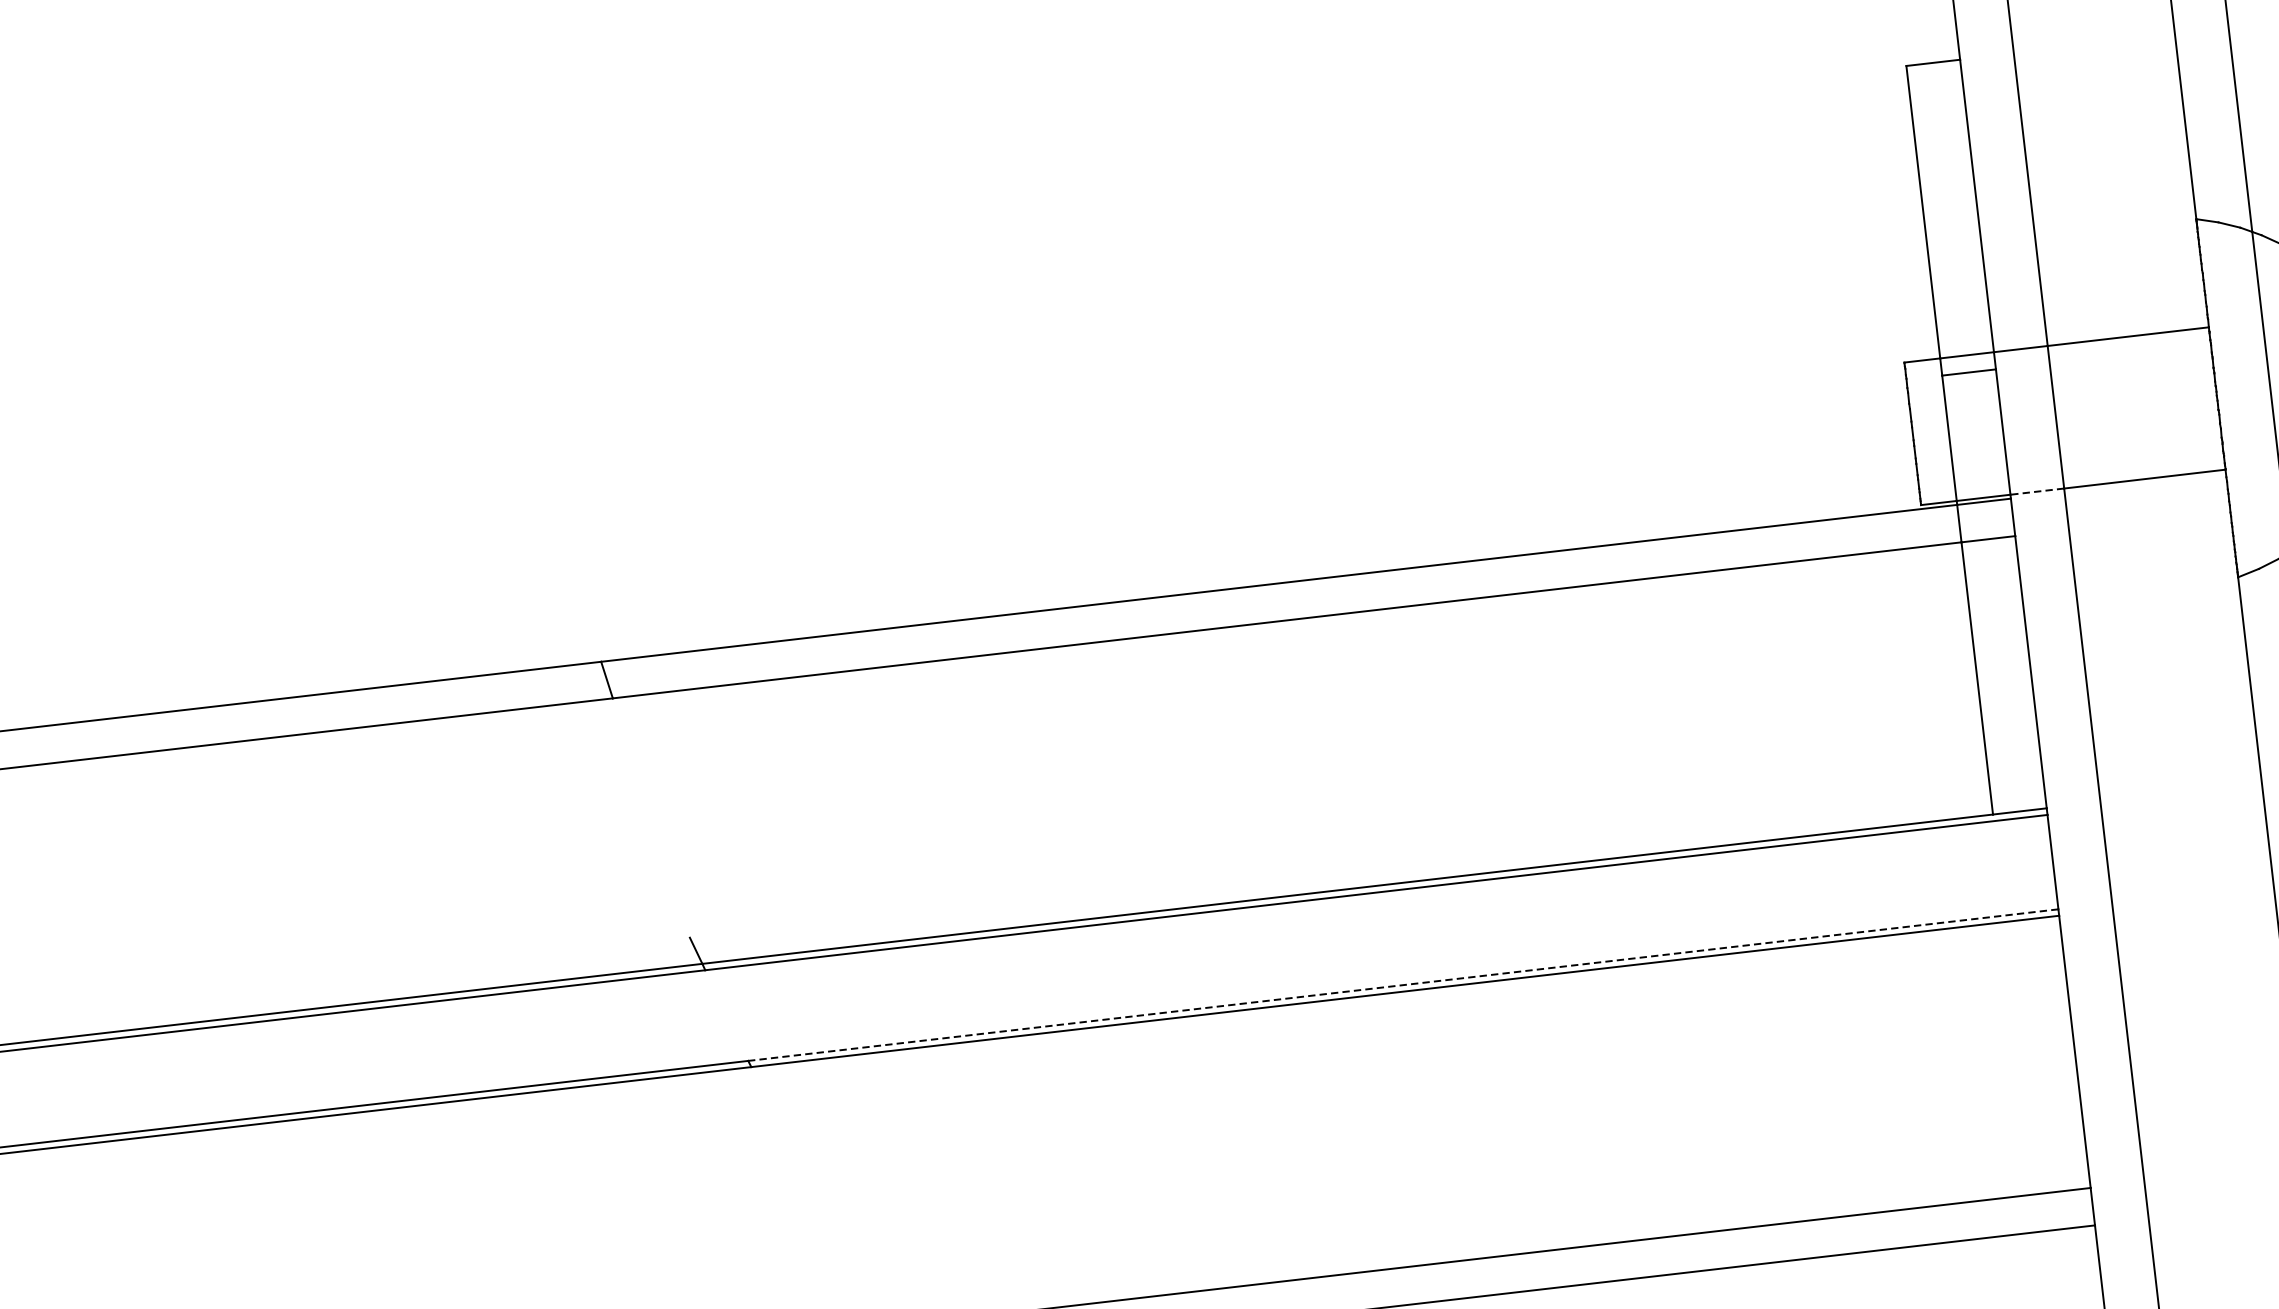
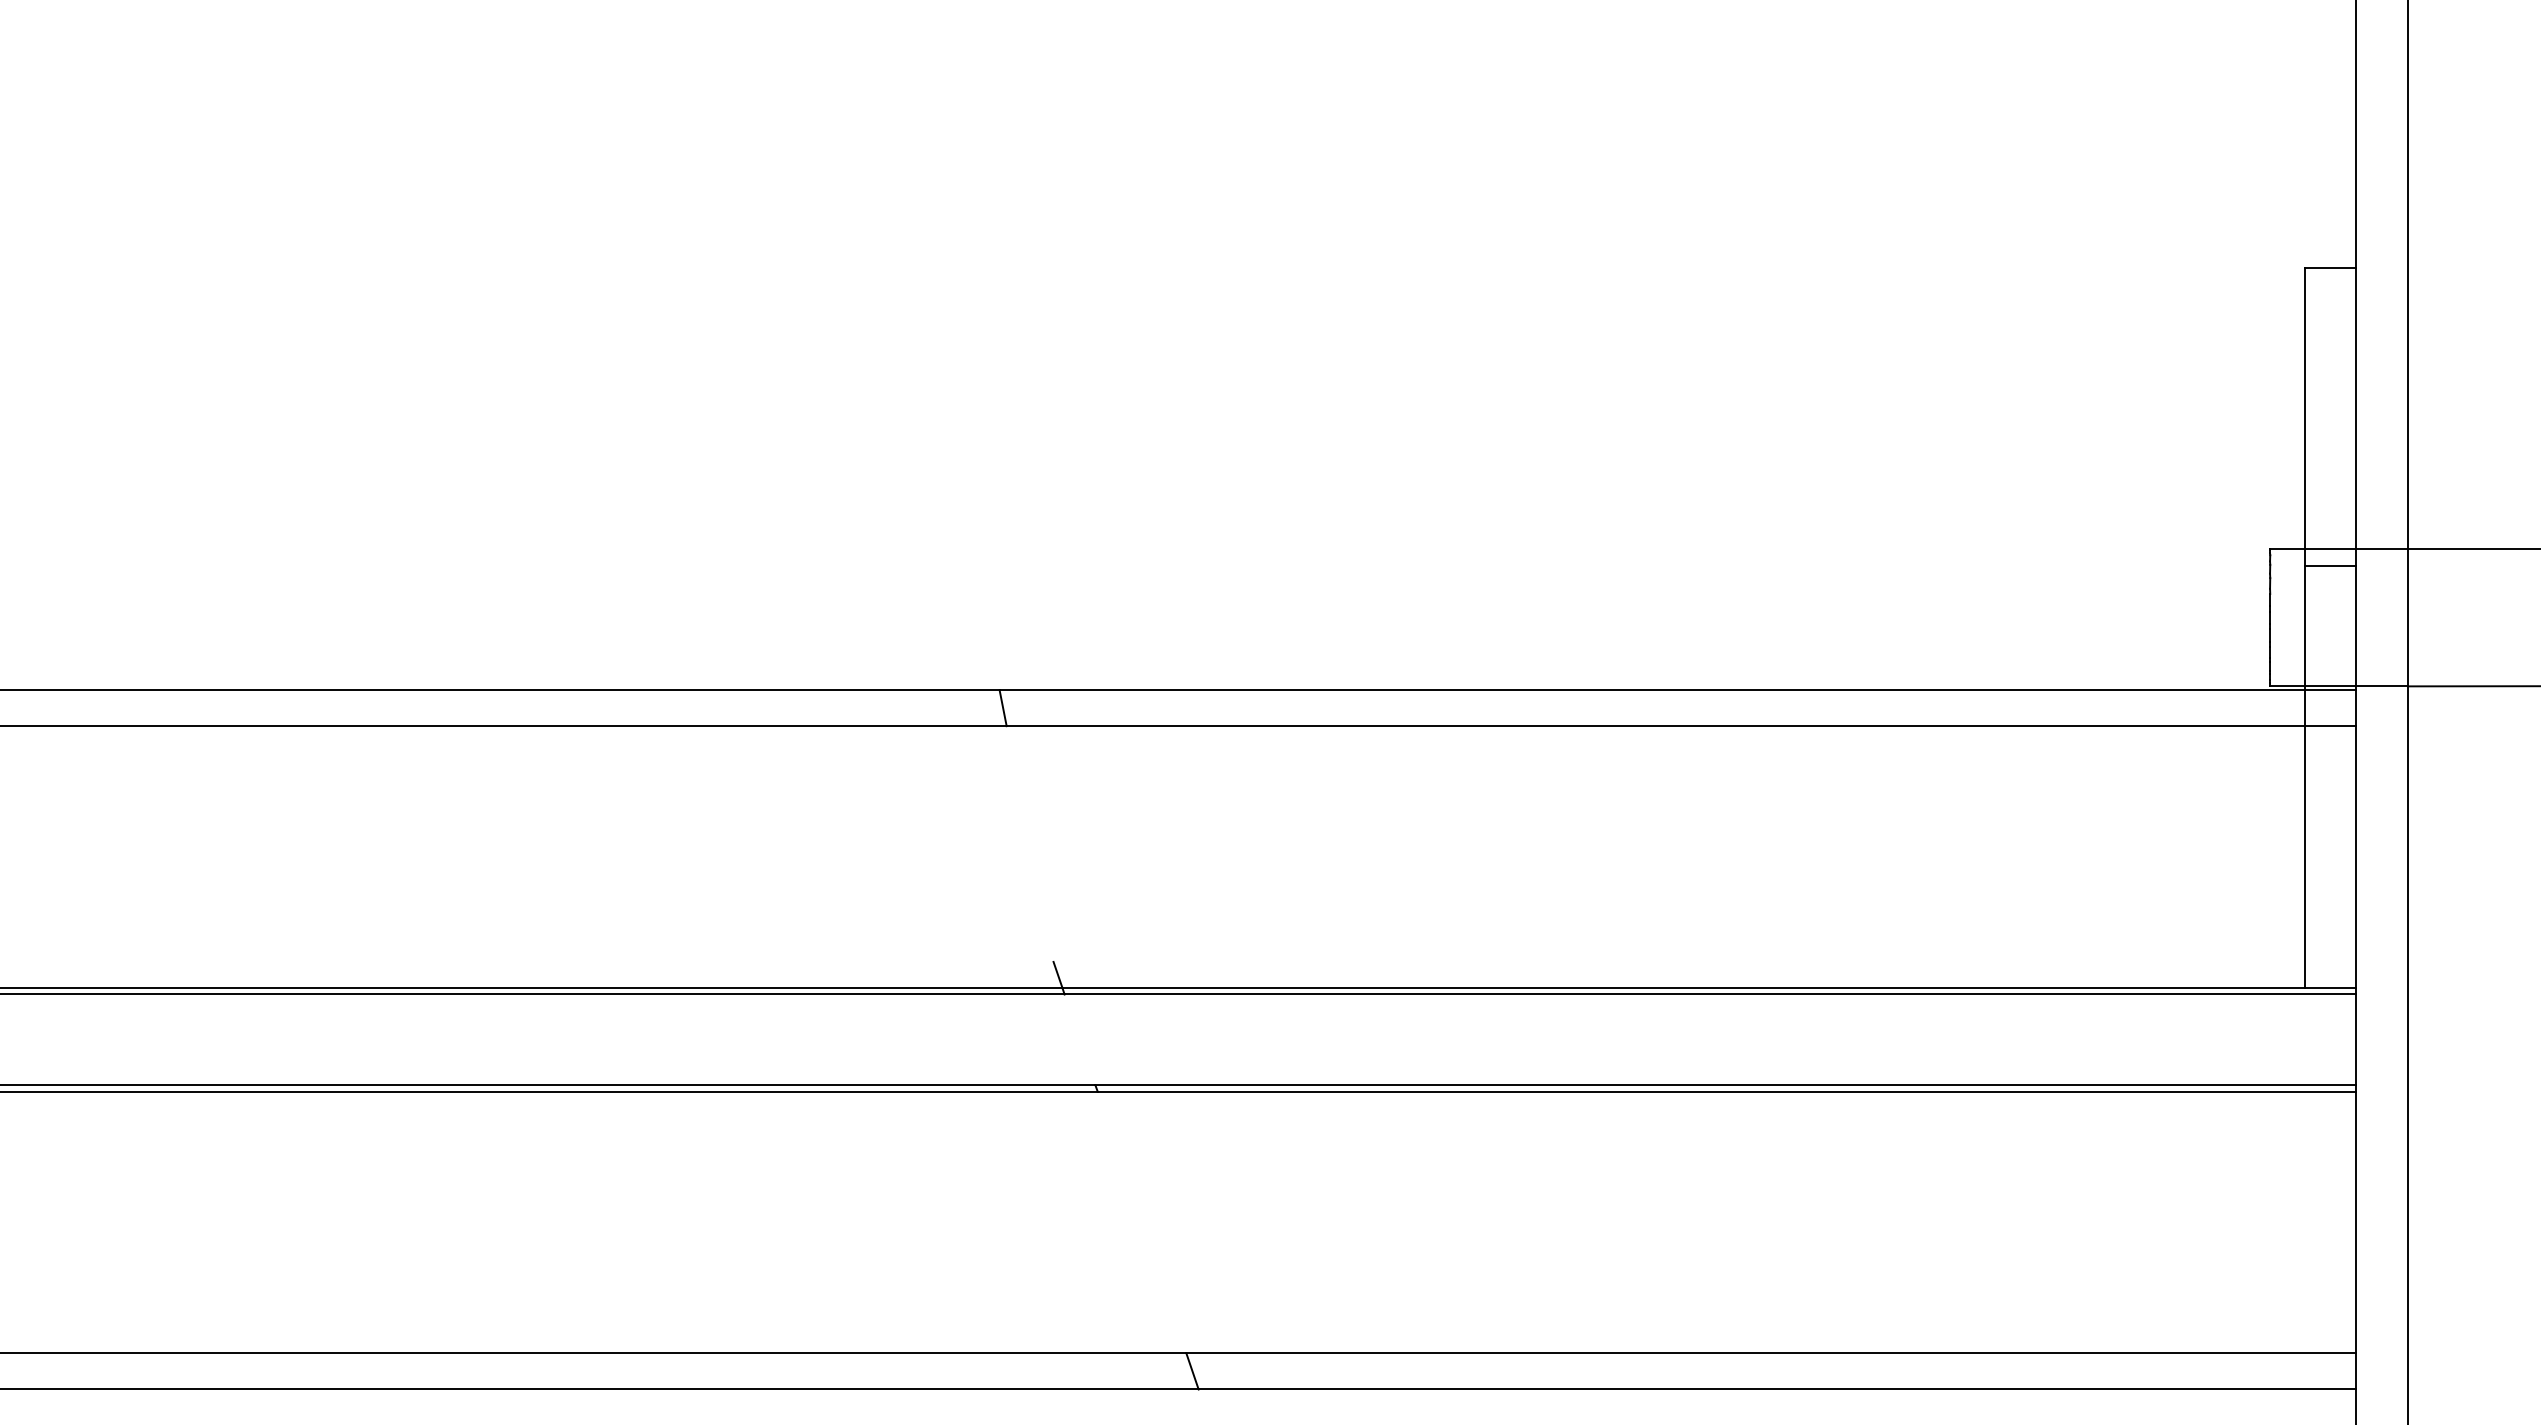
line: (2037, 491) -> (2382, 686), dashed -> solid
line: (1403, 985) -> (1725, 1085), dashed -> solid

